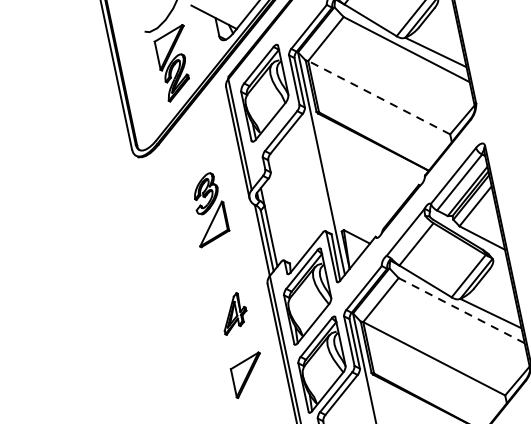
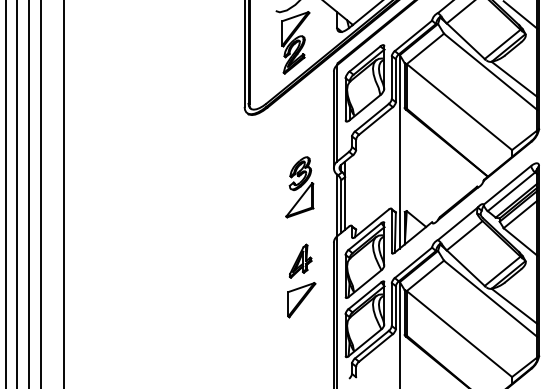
line: (379, 98) -> (459, 107), dashed -> solid
part: (208, 209) -> (299, 187), moved
line: (461, 310) -> (490, 298), dashed -> solid
part: (248, 375) -> (301, 300), moved

